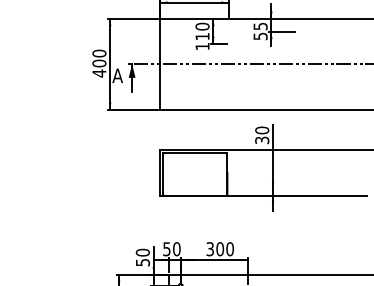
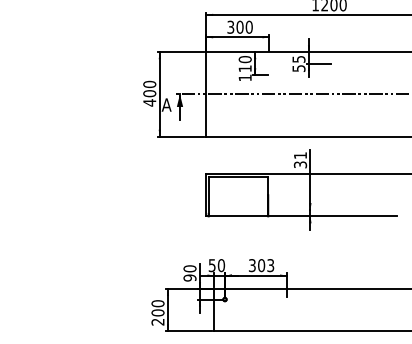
text: (262, 130) -> (300, 155), 30 -> 31
text: (229, 249) -> (270, 265), 300 -> 303
text: (142, 262) -> (189, 277), 50 -> 90

